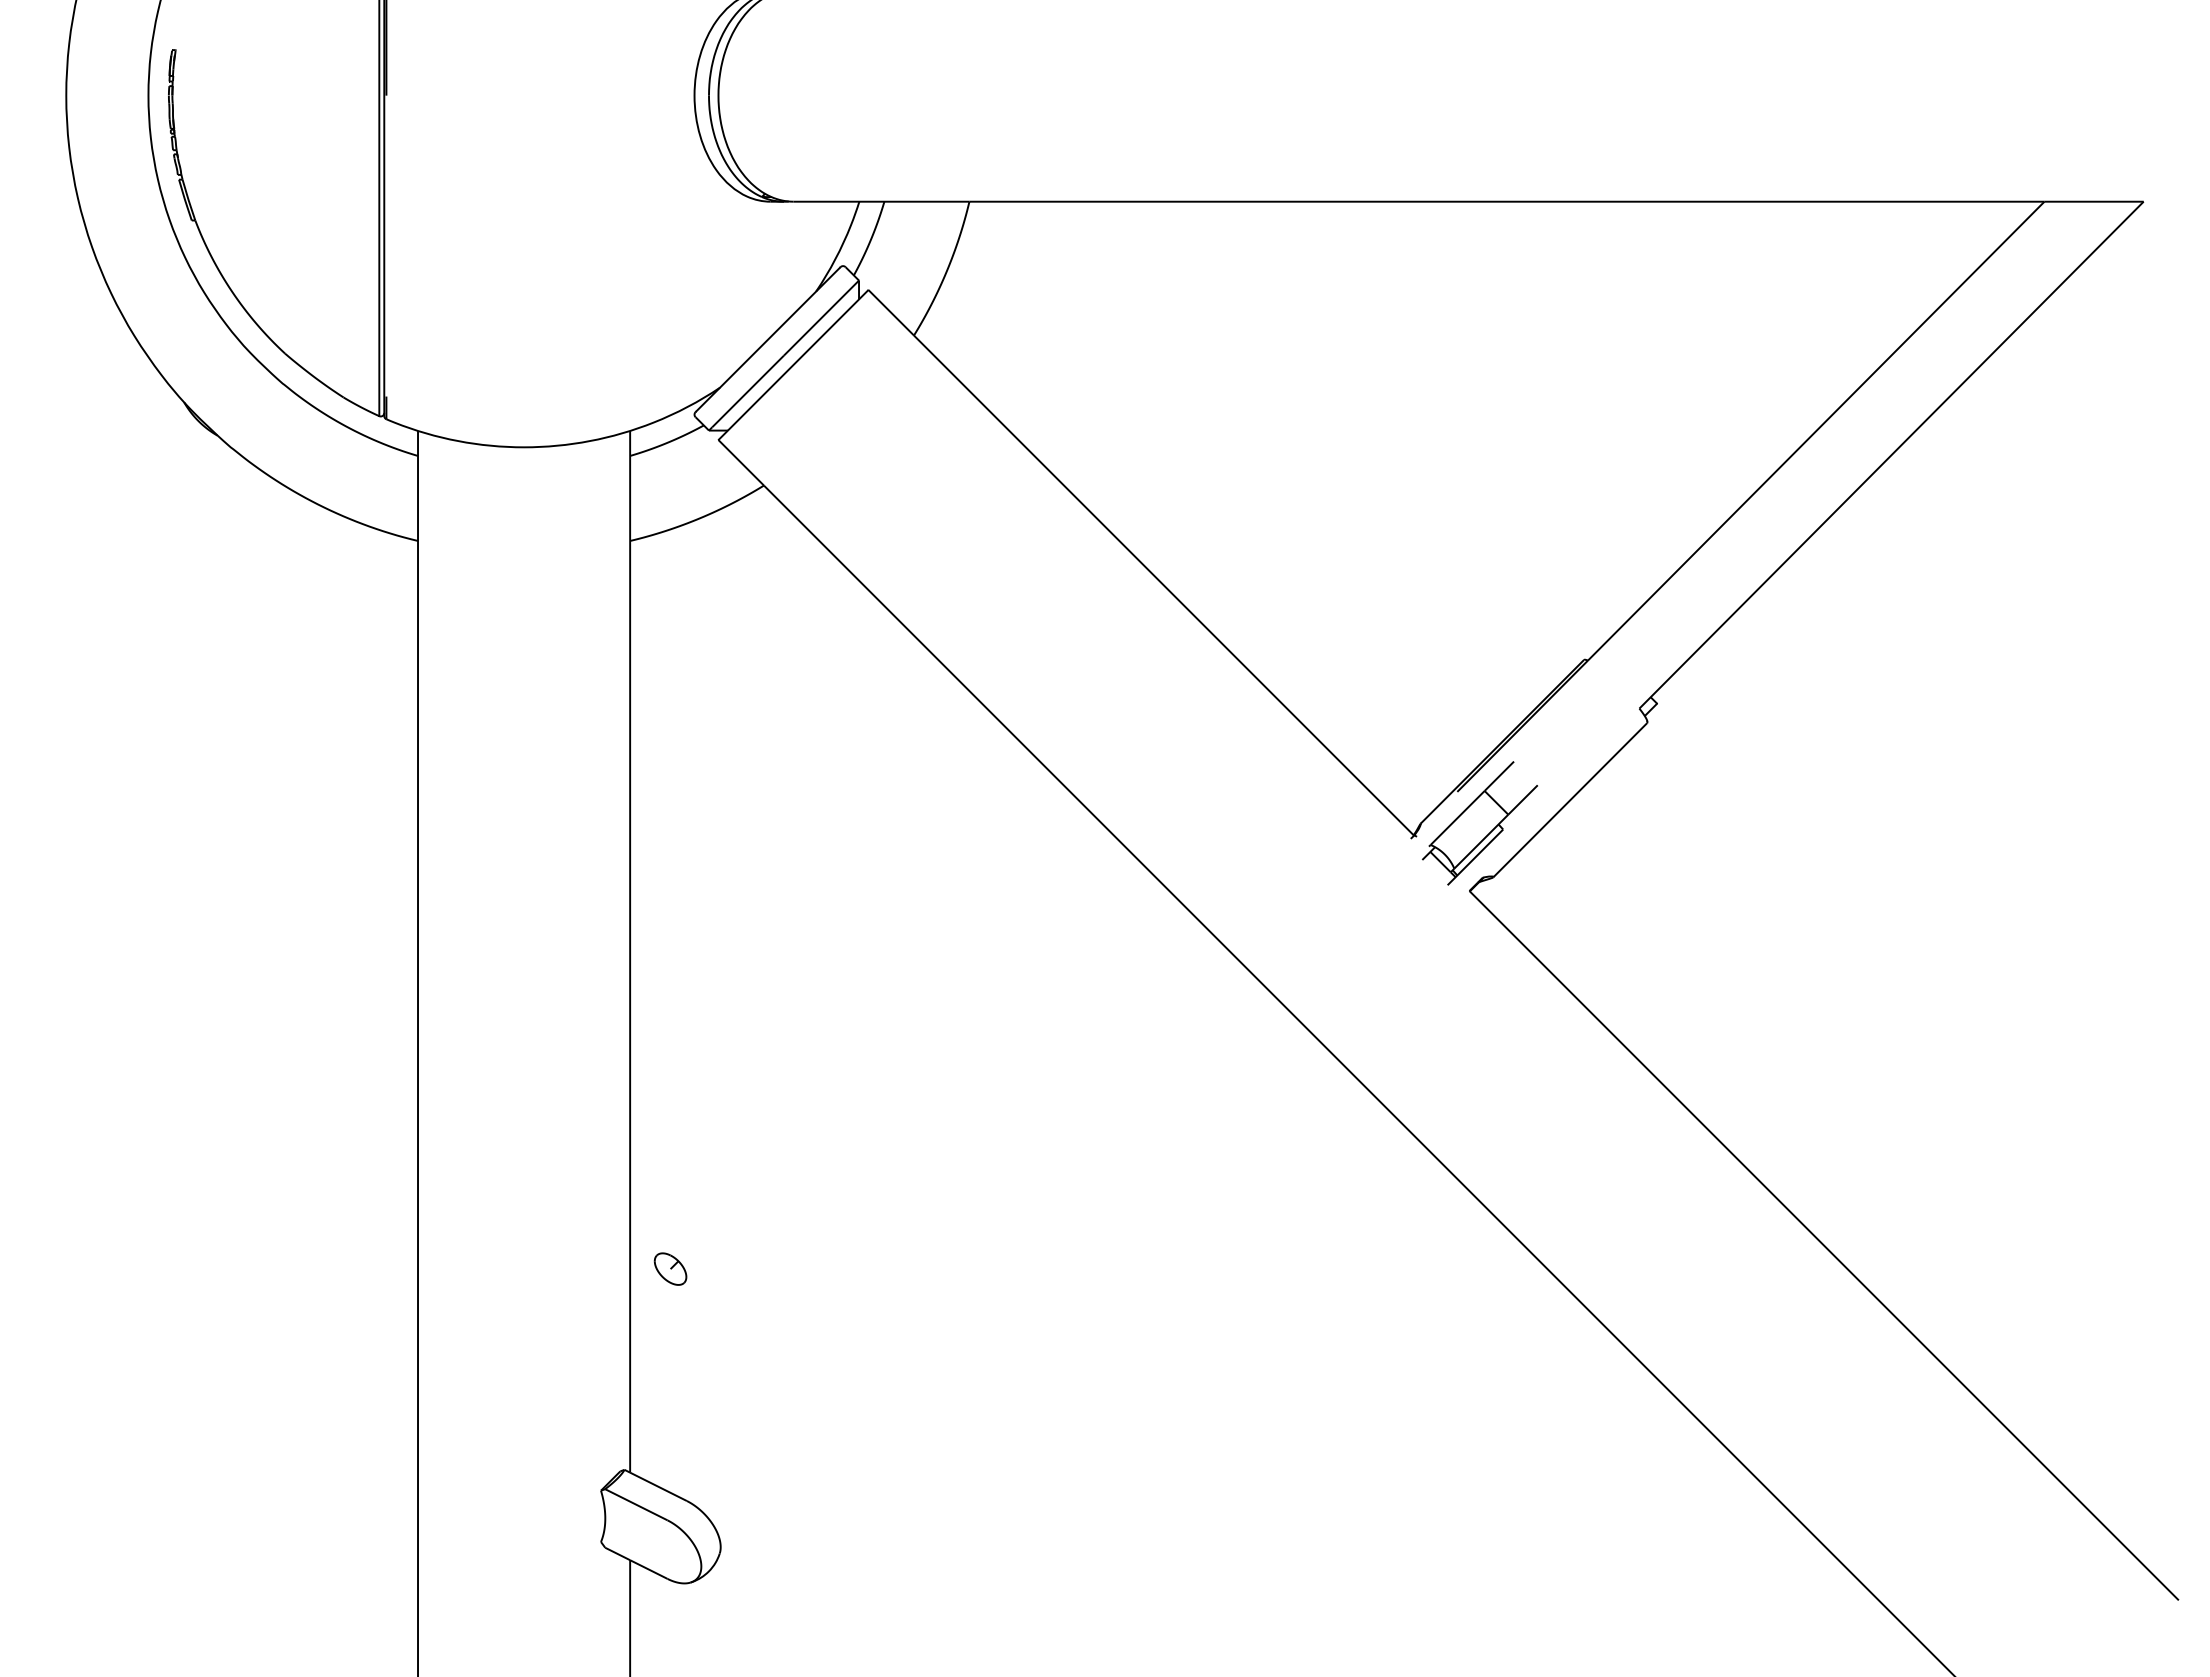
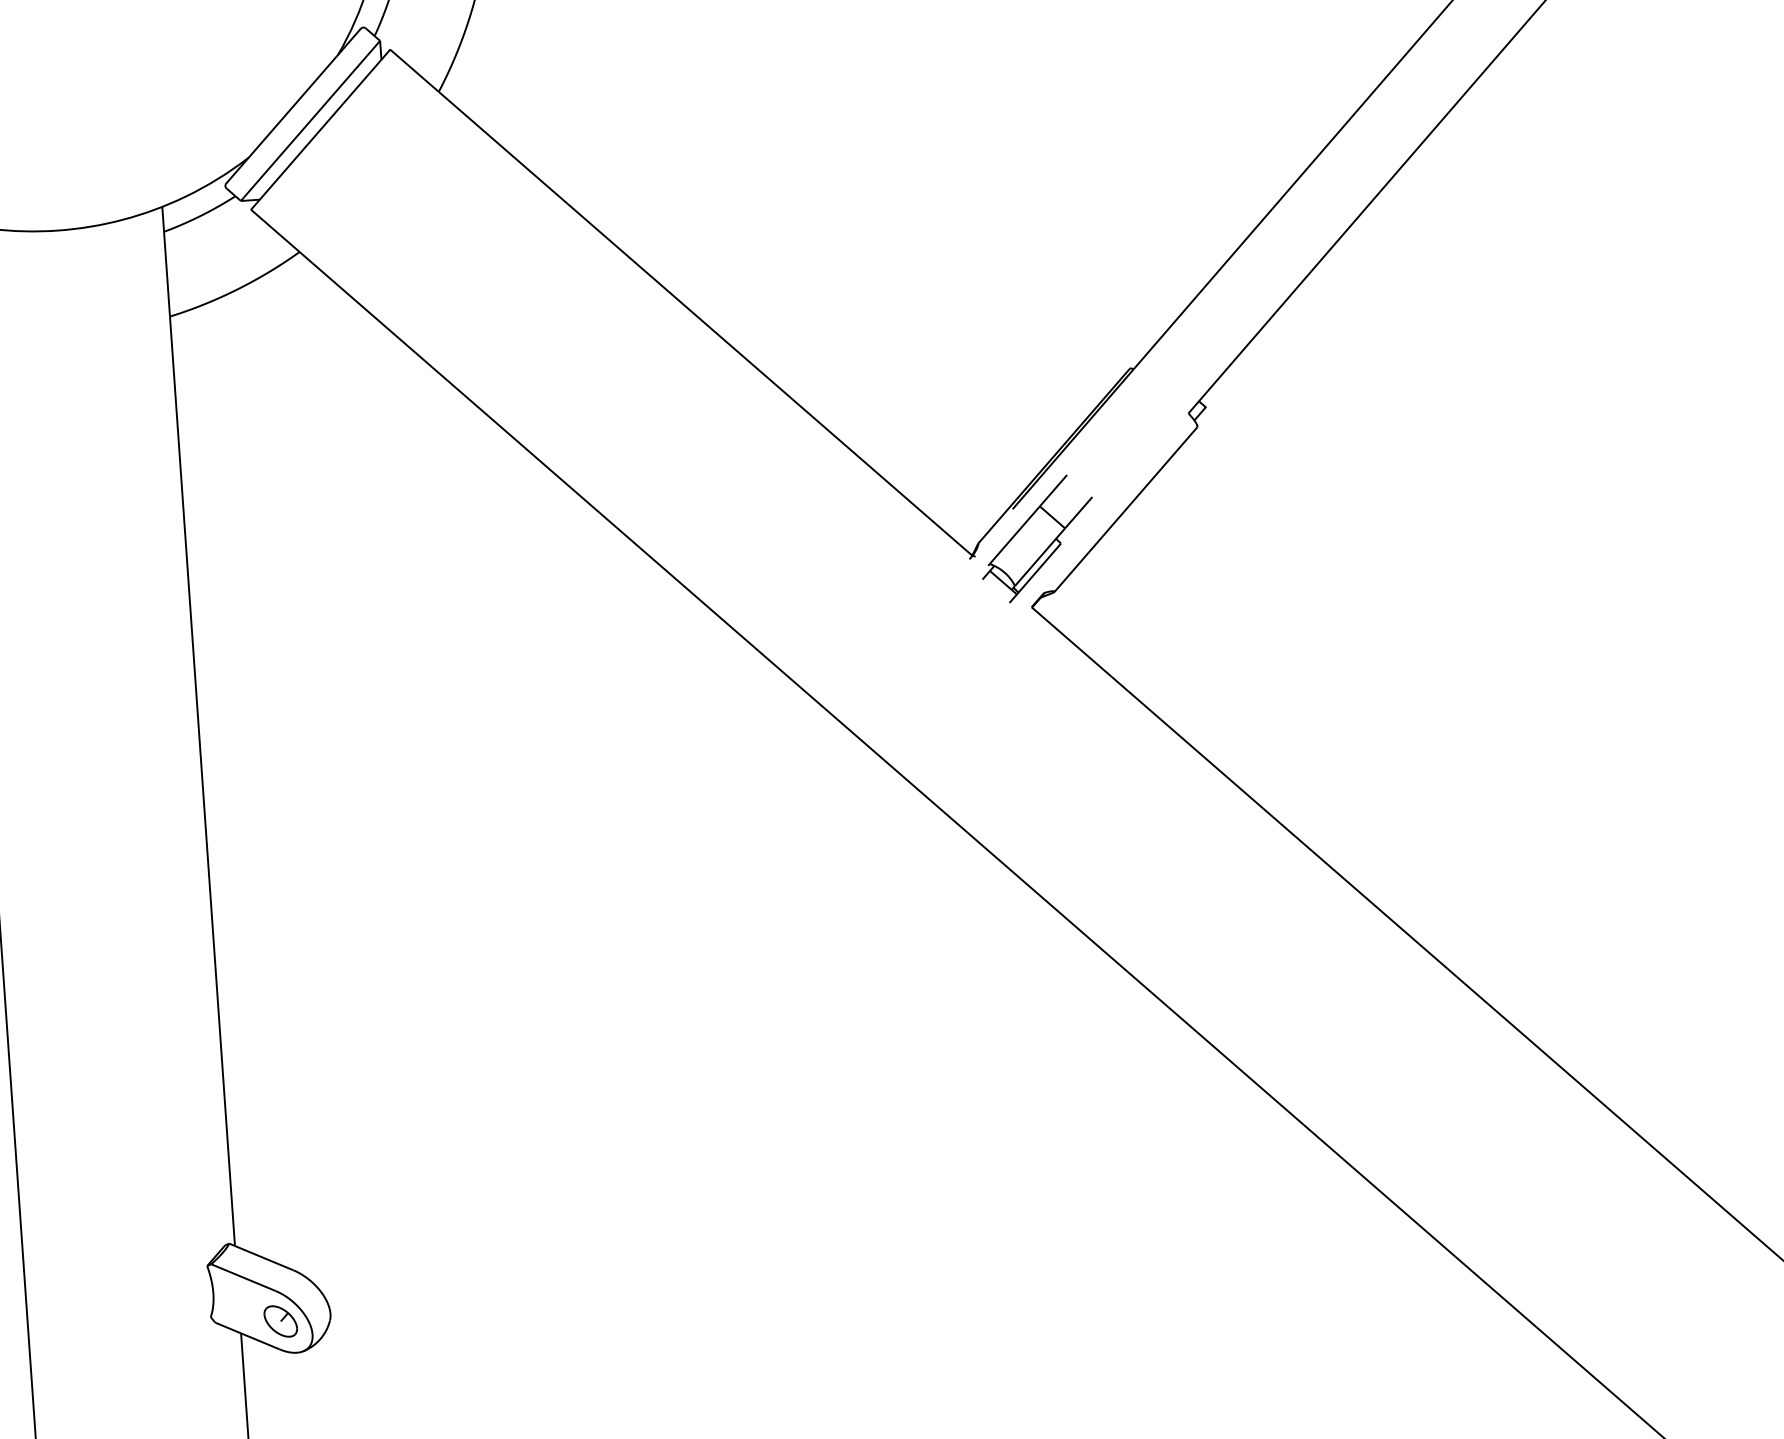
part: (670, 1268) -> (280, 1320), moved

